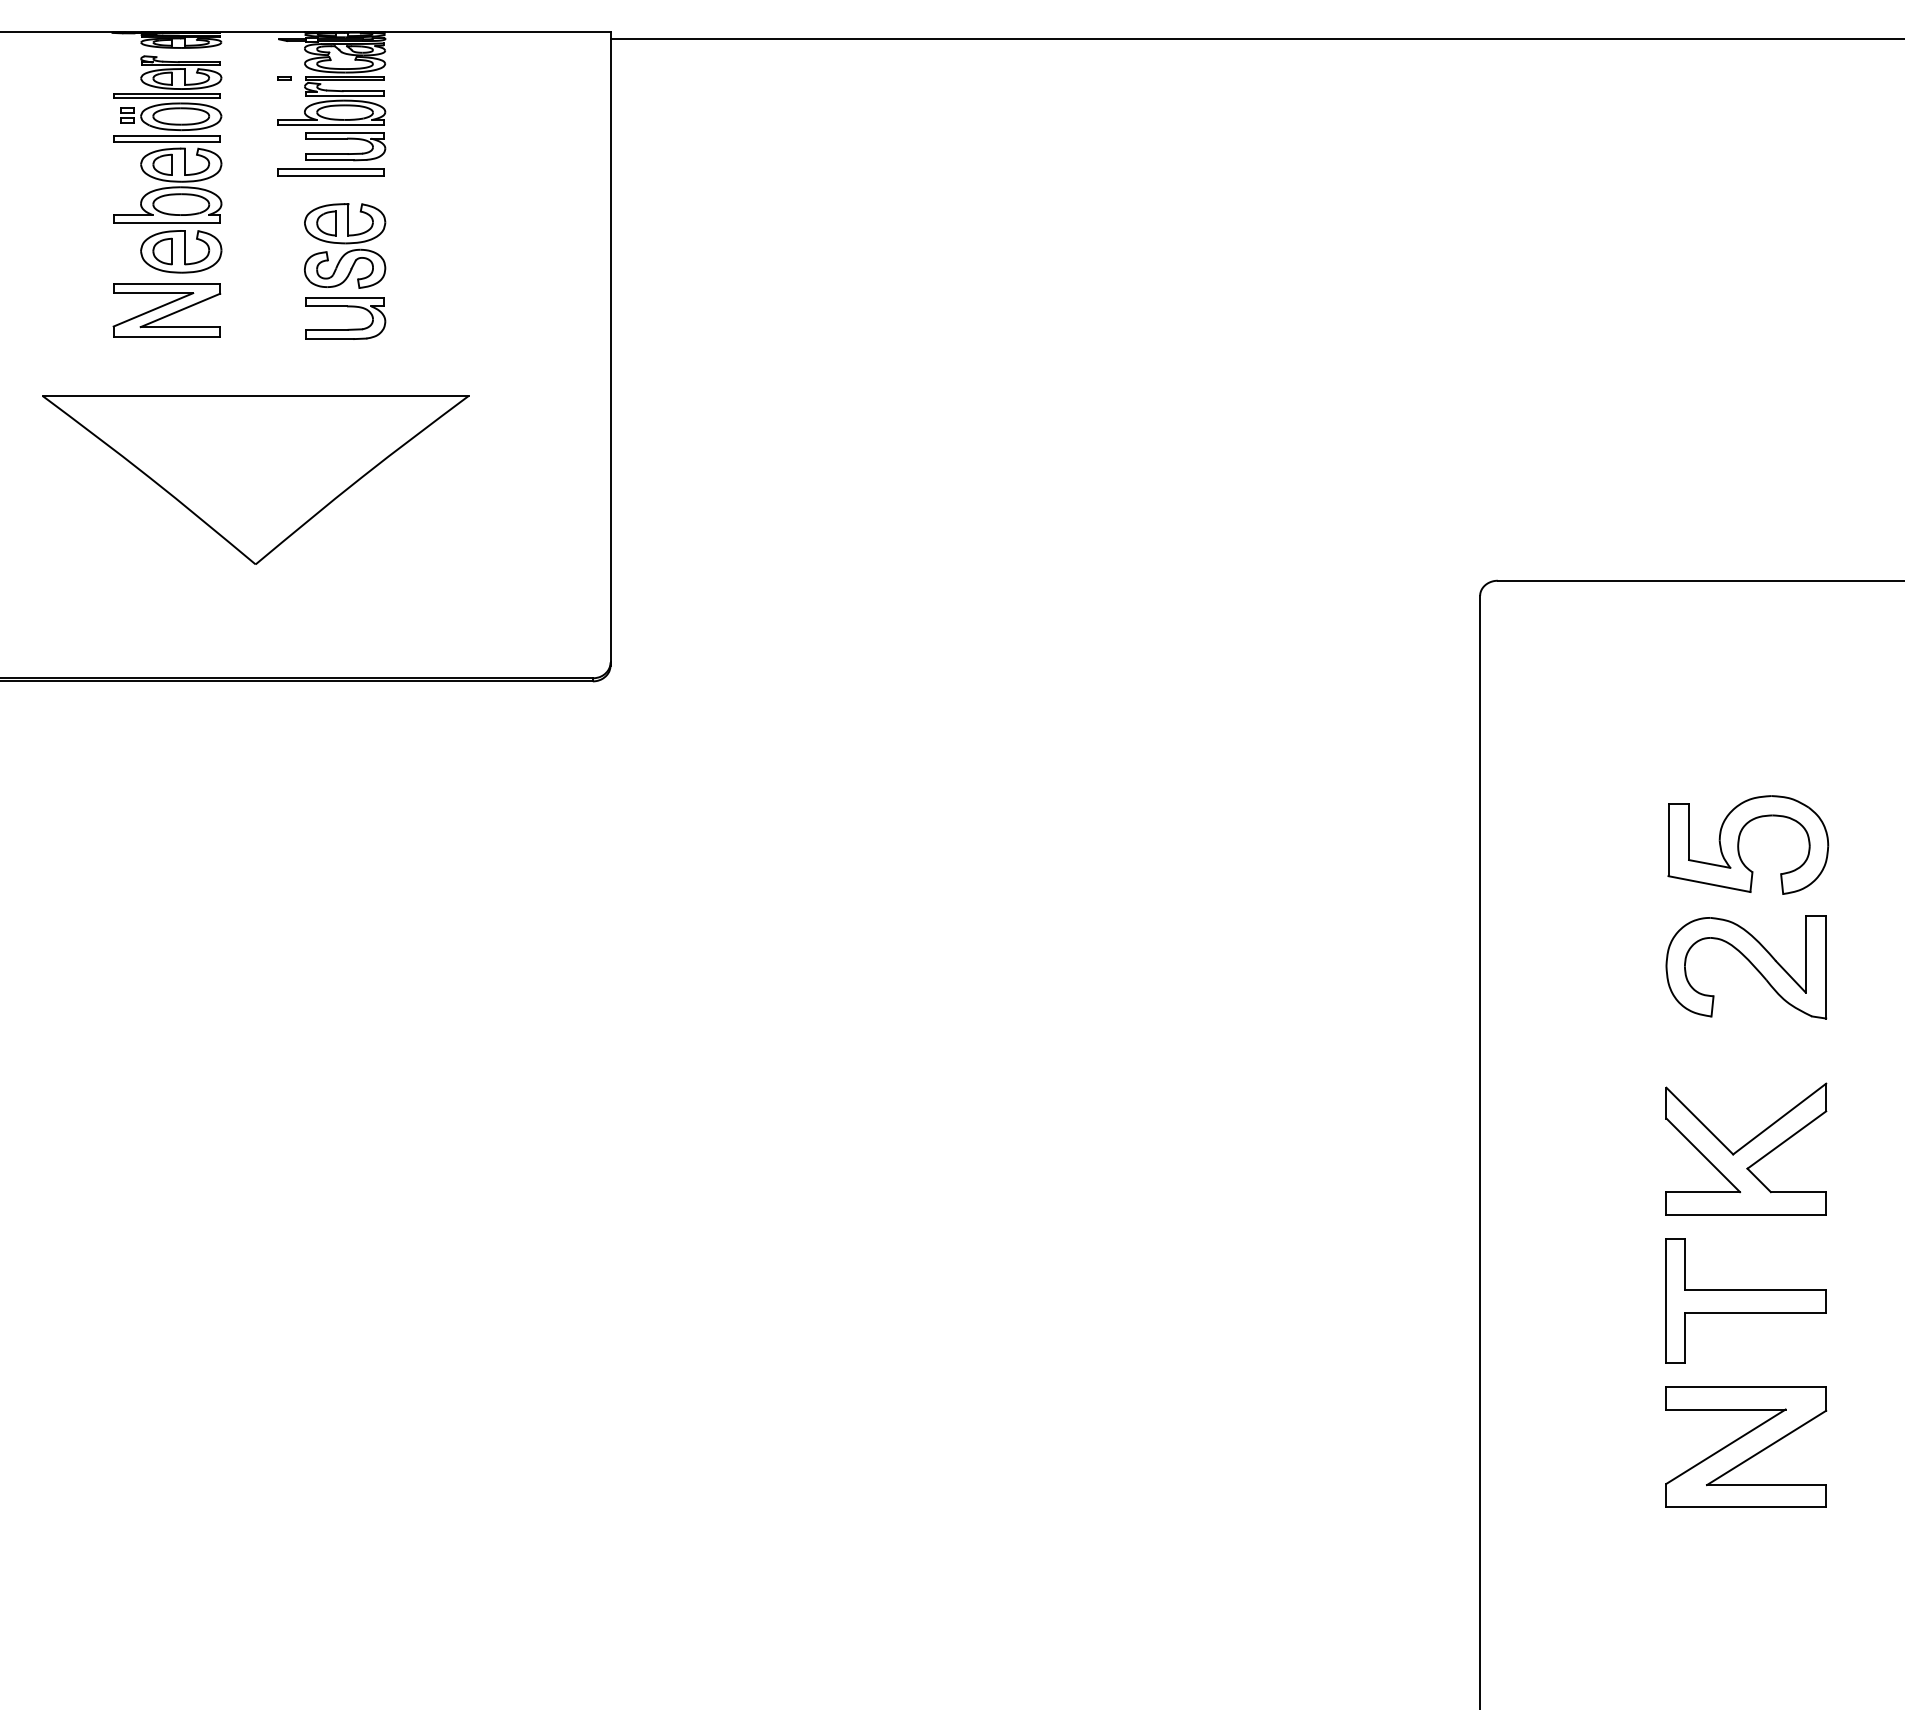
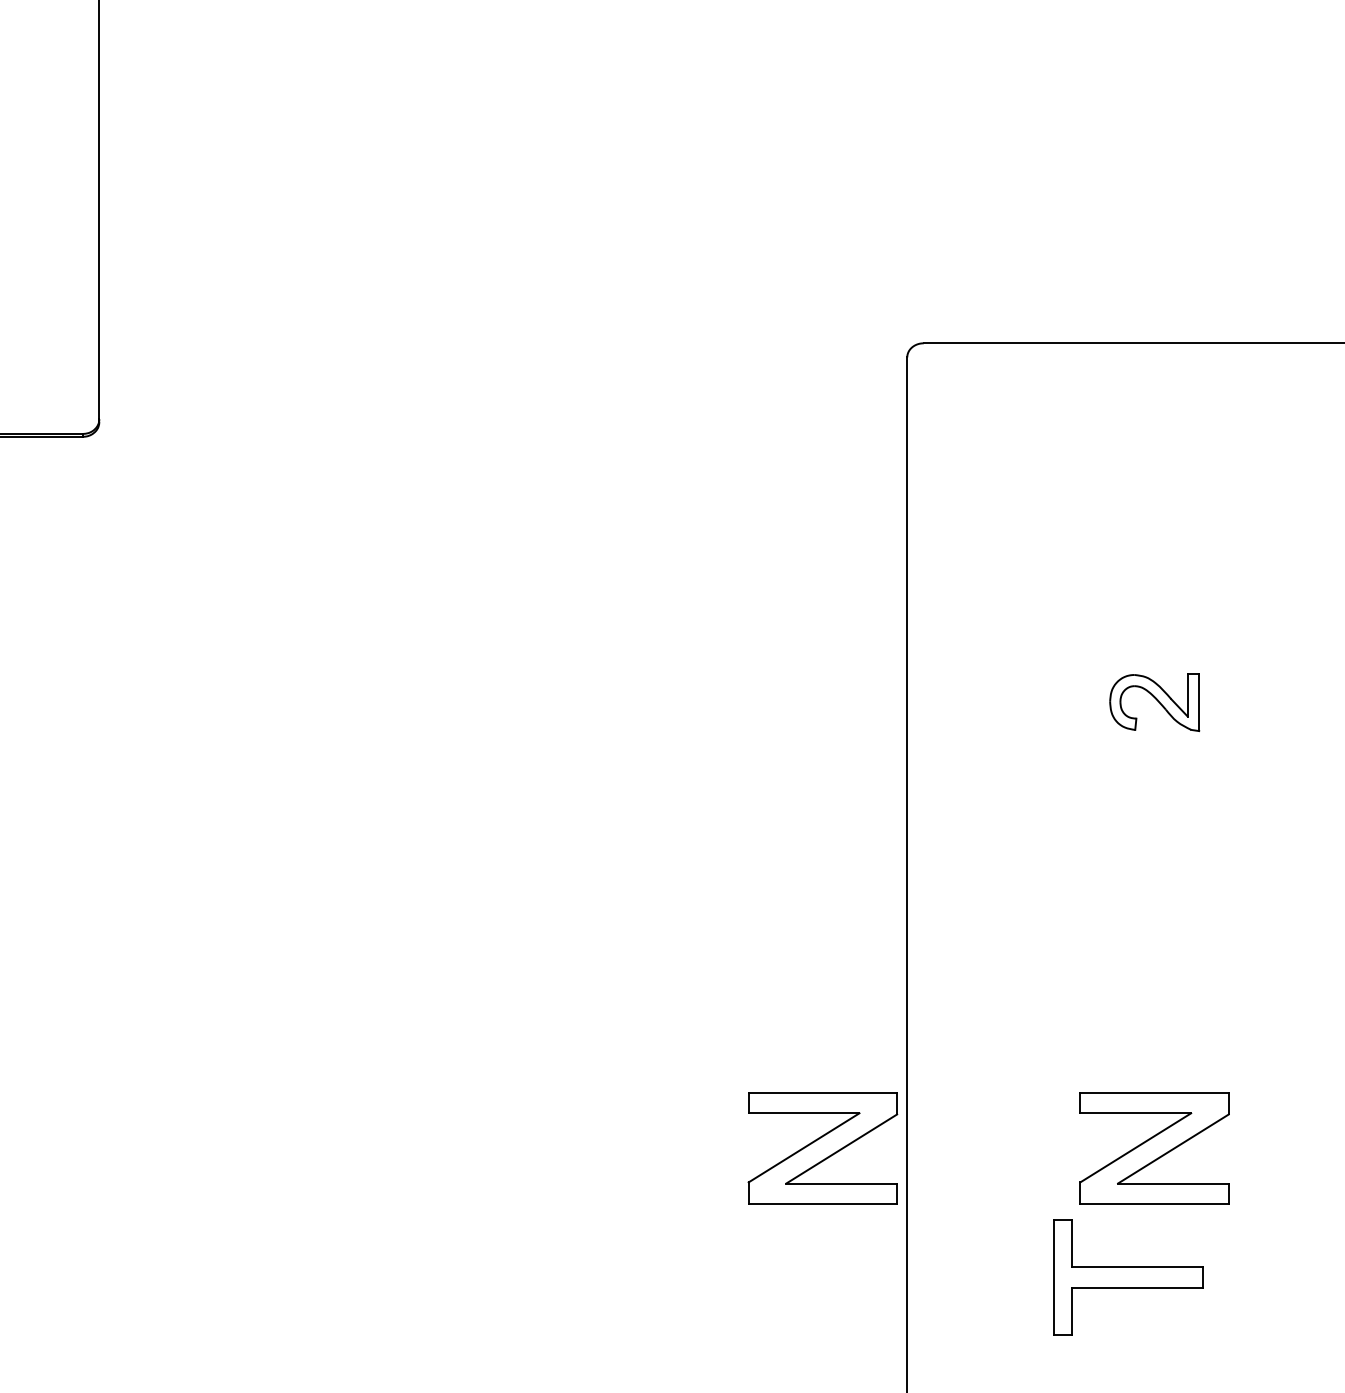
part: (1739, 844) -> (1148, 588), removed
part: (1746, 967) -> (1154, 702), size x0.6
part: (1746, 1148) -> (1154, 870), removed
part: (1745, 1300) -> (1127, 1276), moved
part: (1389, 1446) -> (823, 1147), added

